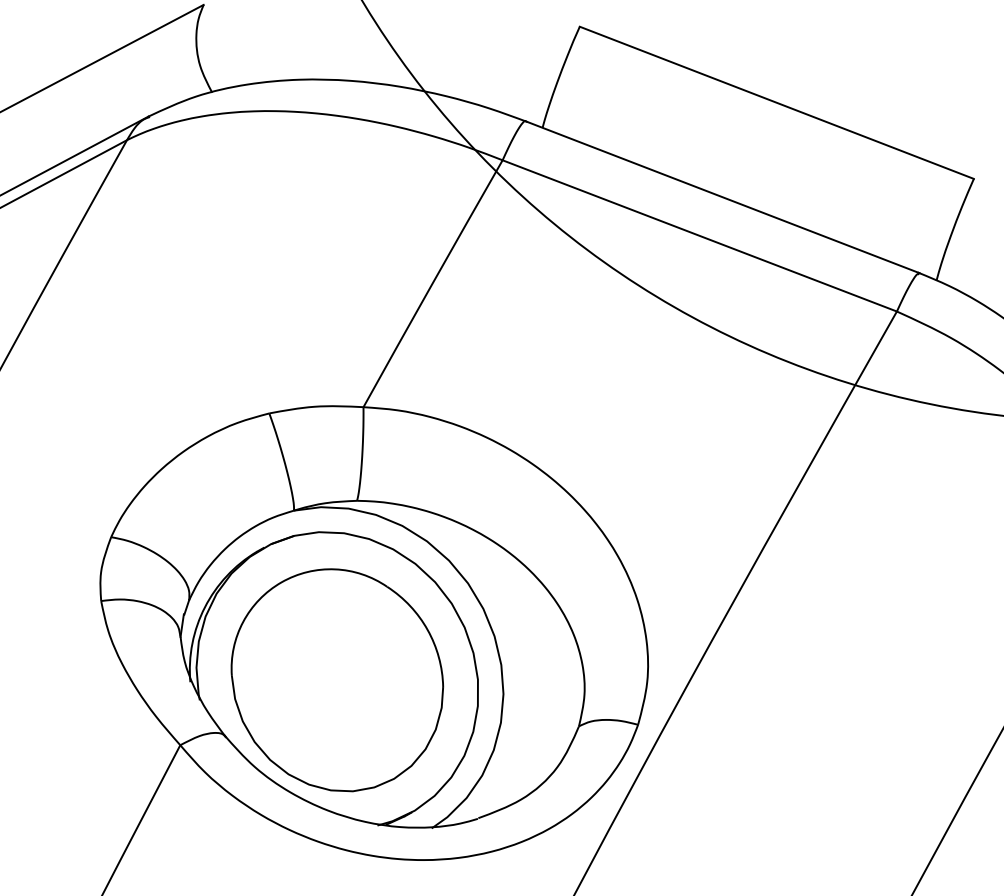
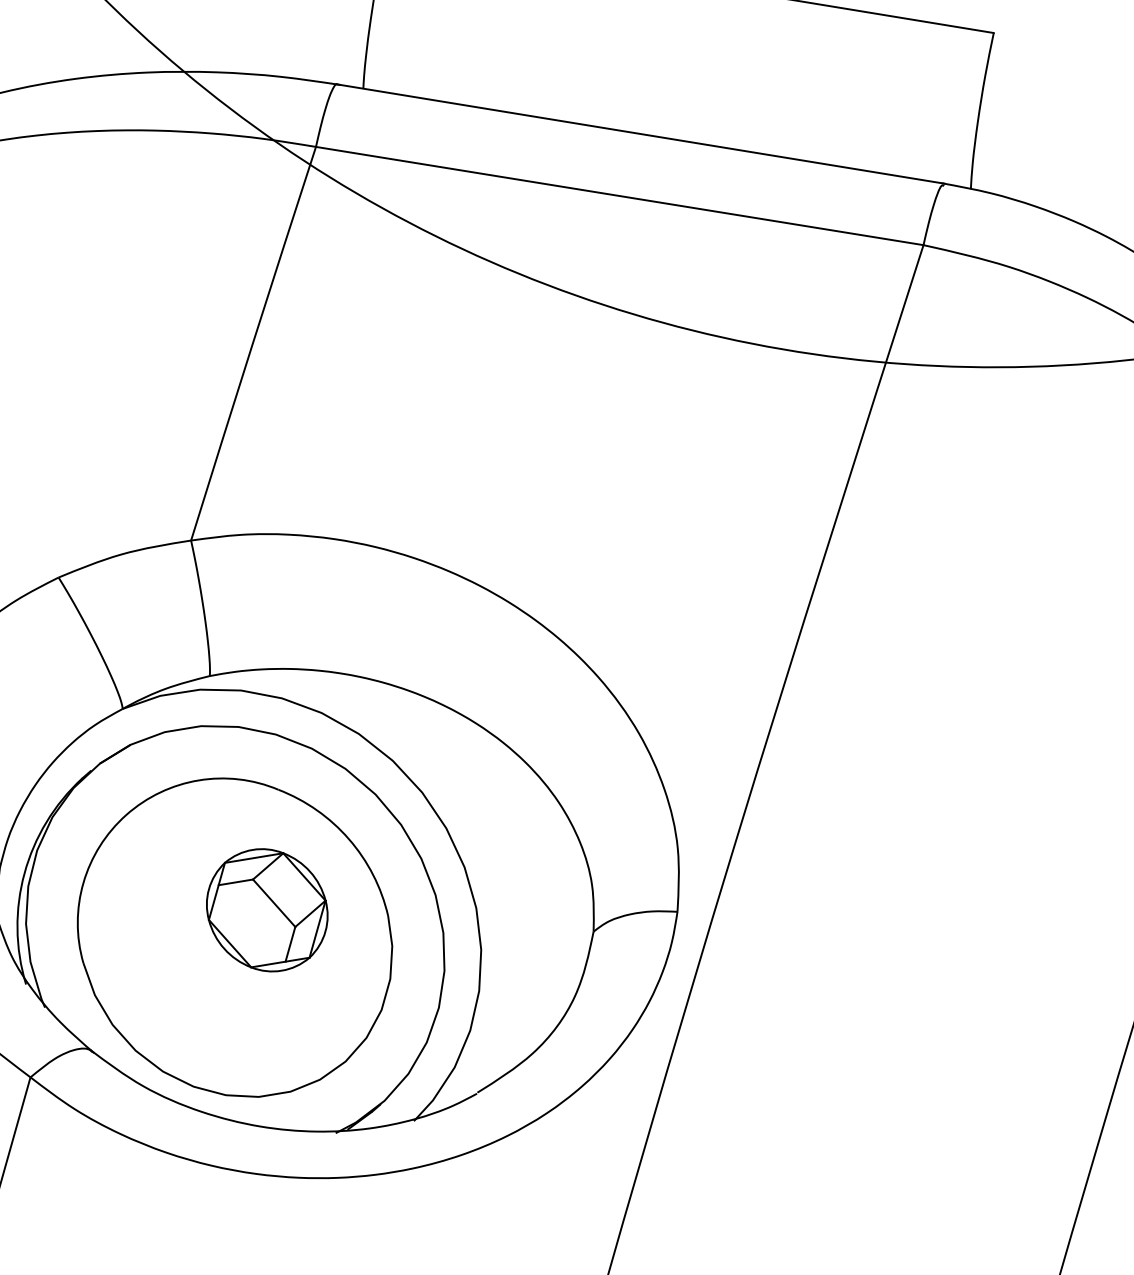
part: (362, 665) -> (266, 909), added

